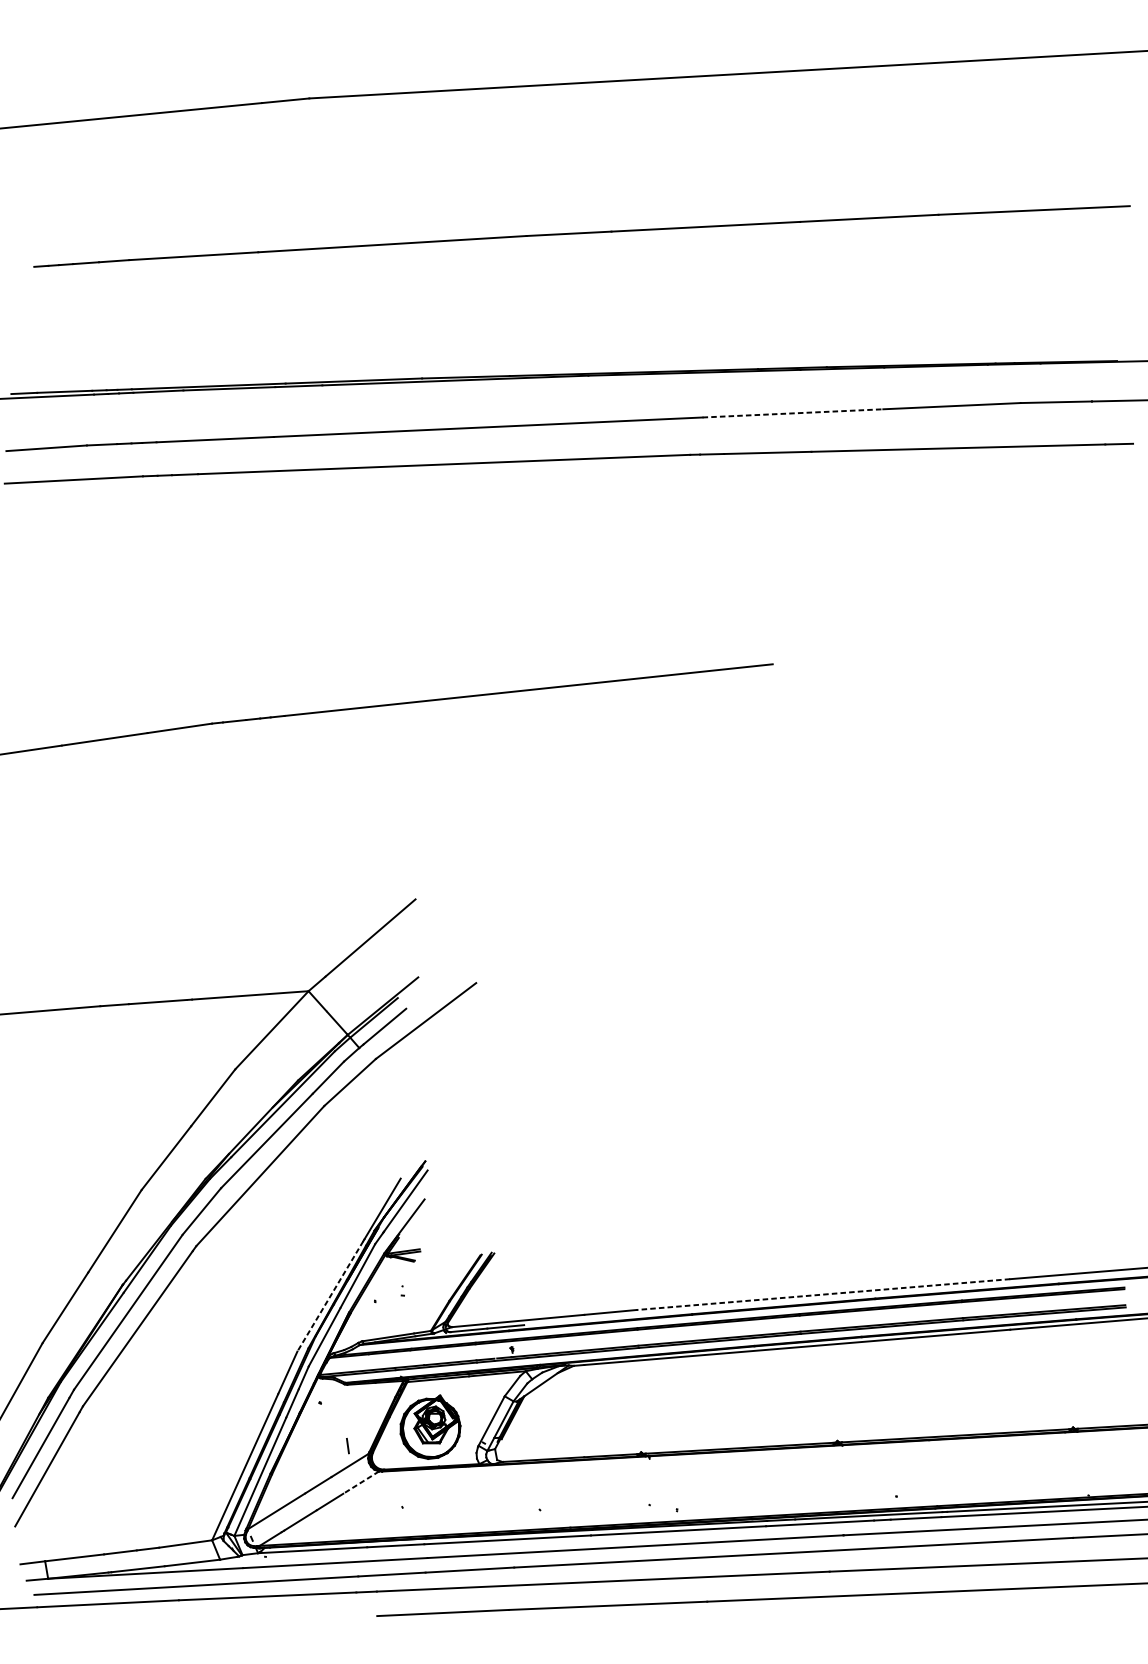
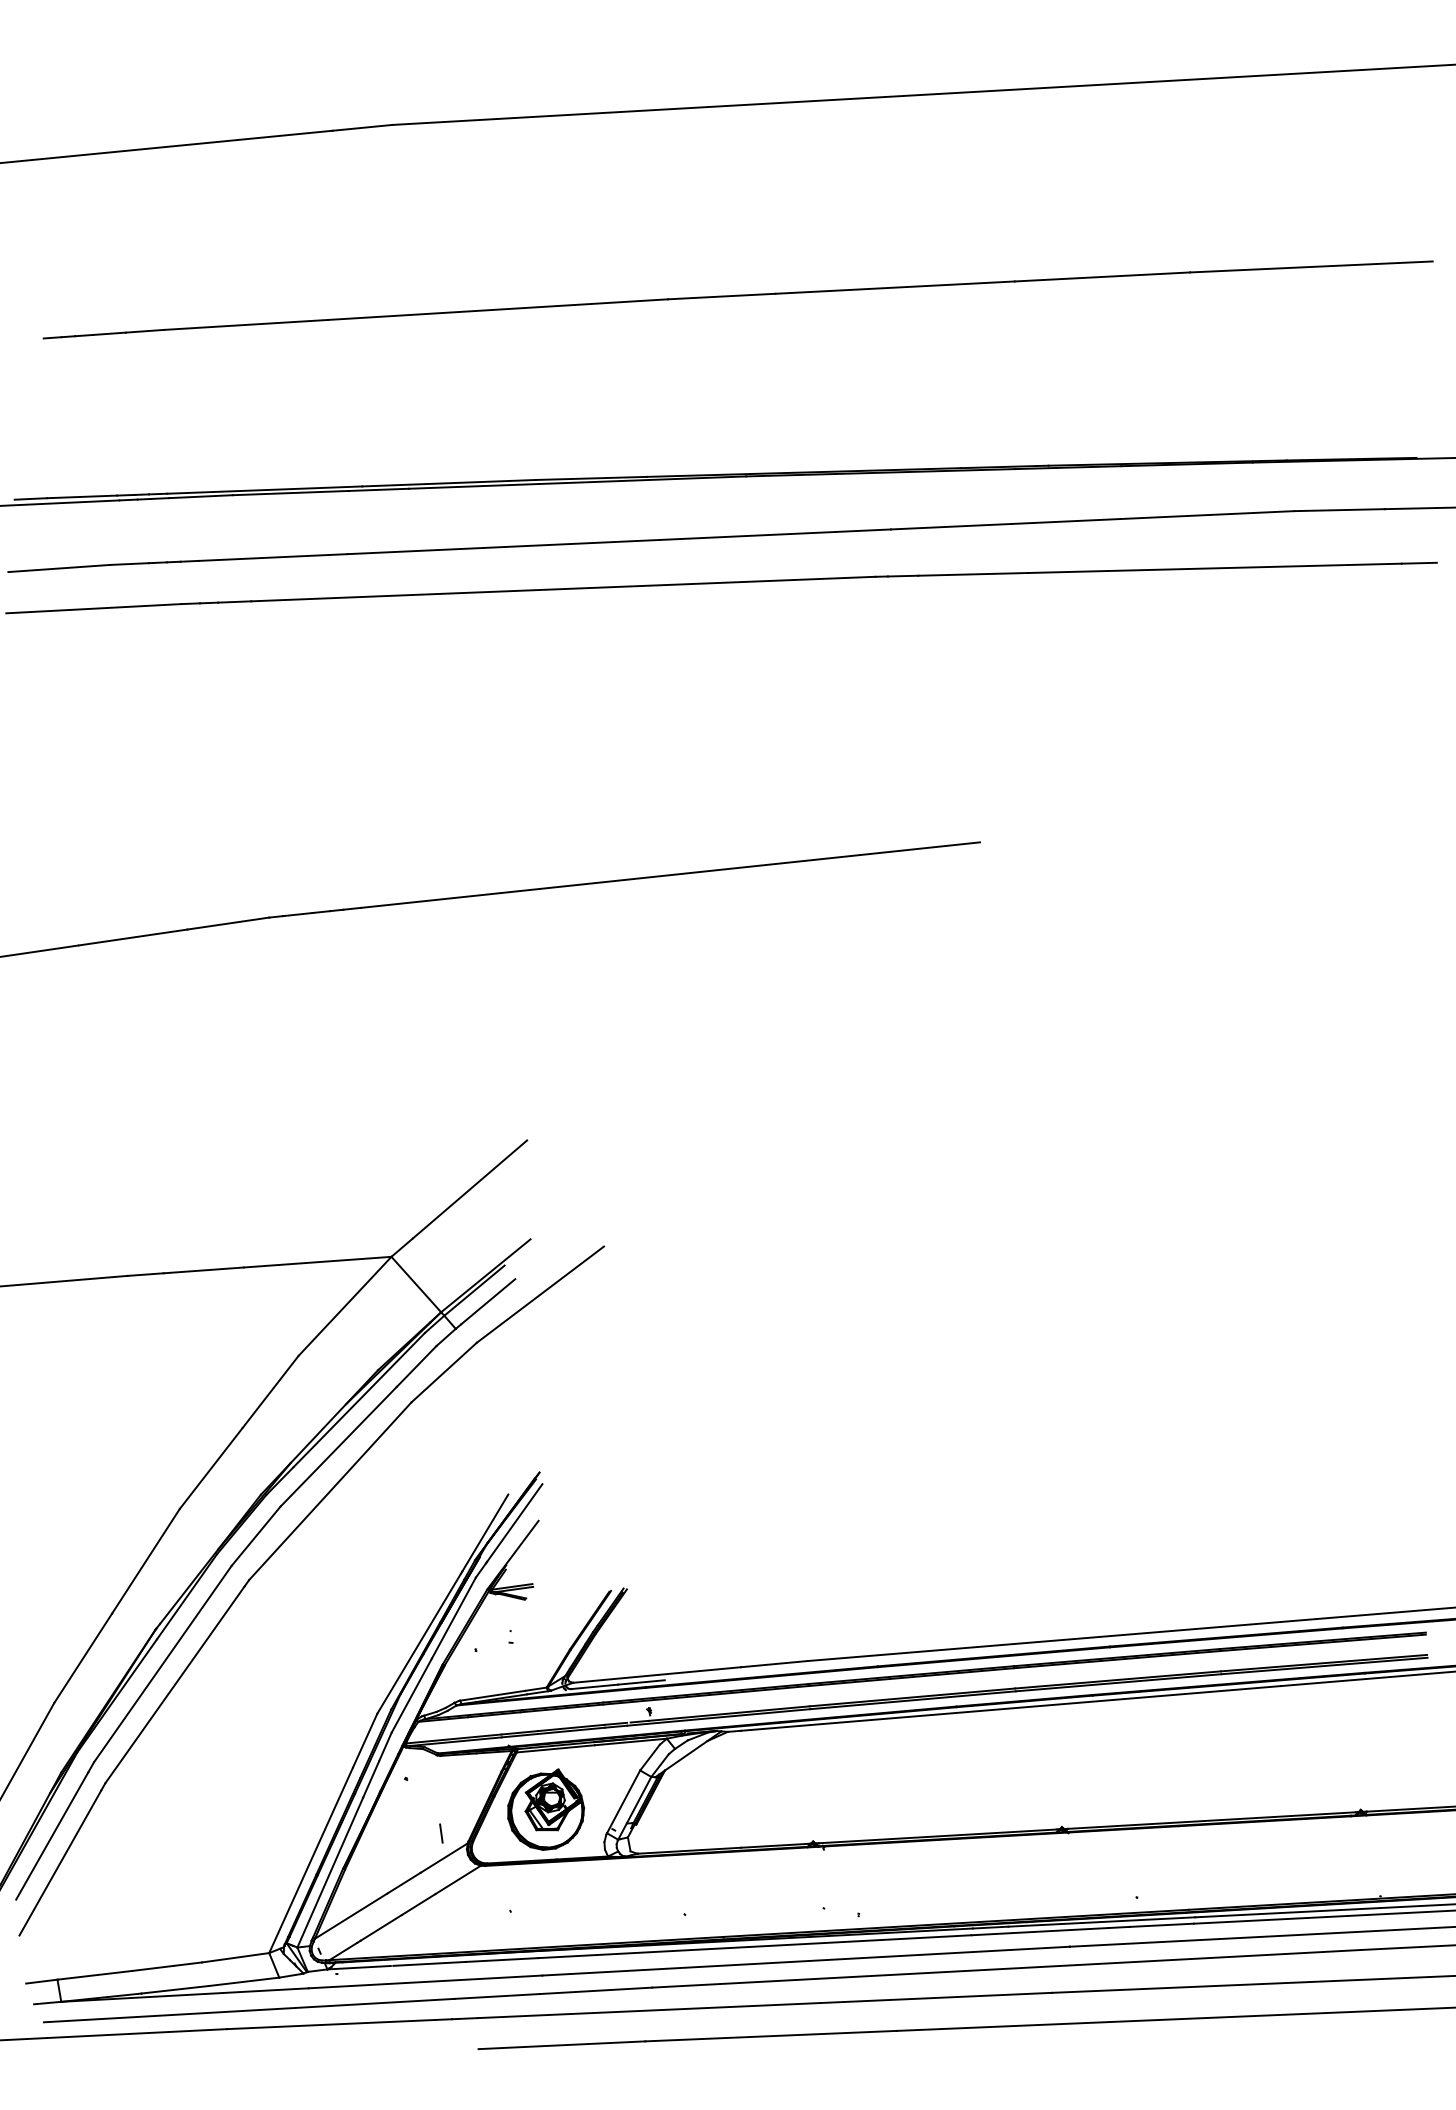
line: (792, 413) -> (1005, 524), dashed -> solid
line: (823, 1294) -> (1044, 1641), dashed -> solid
line: (330, 1296) -> (419, 1643), dashed -> solid
line: (361, 1482) -> (458, 1879), dashed -> solid

